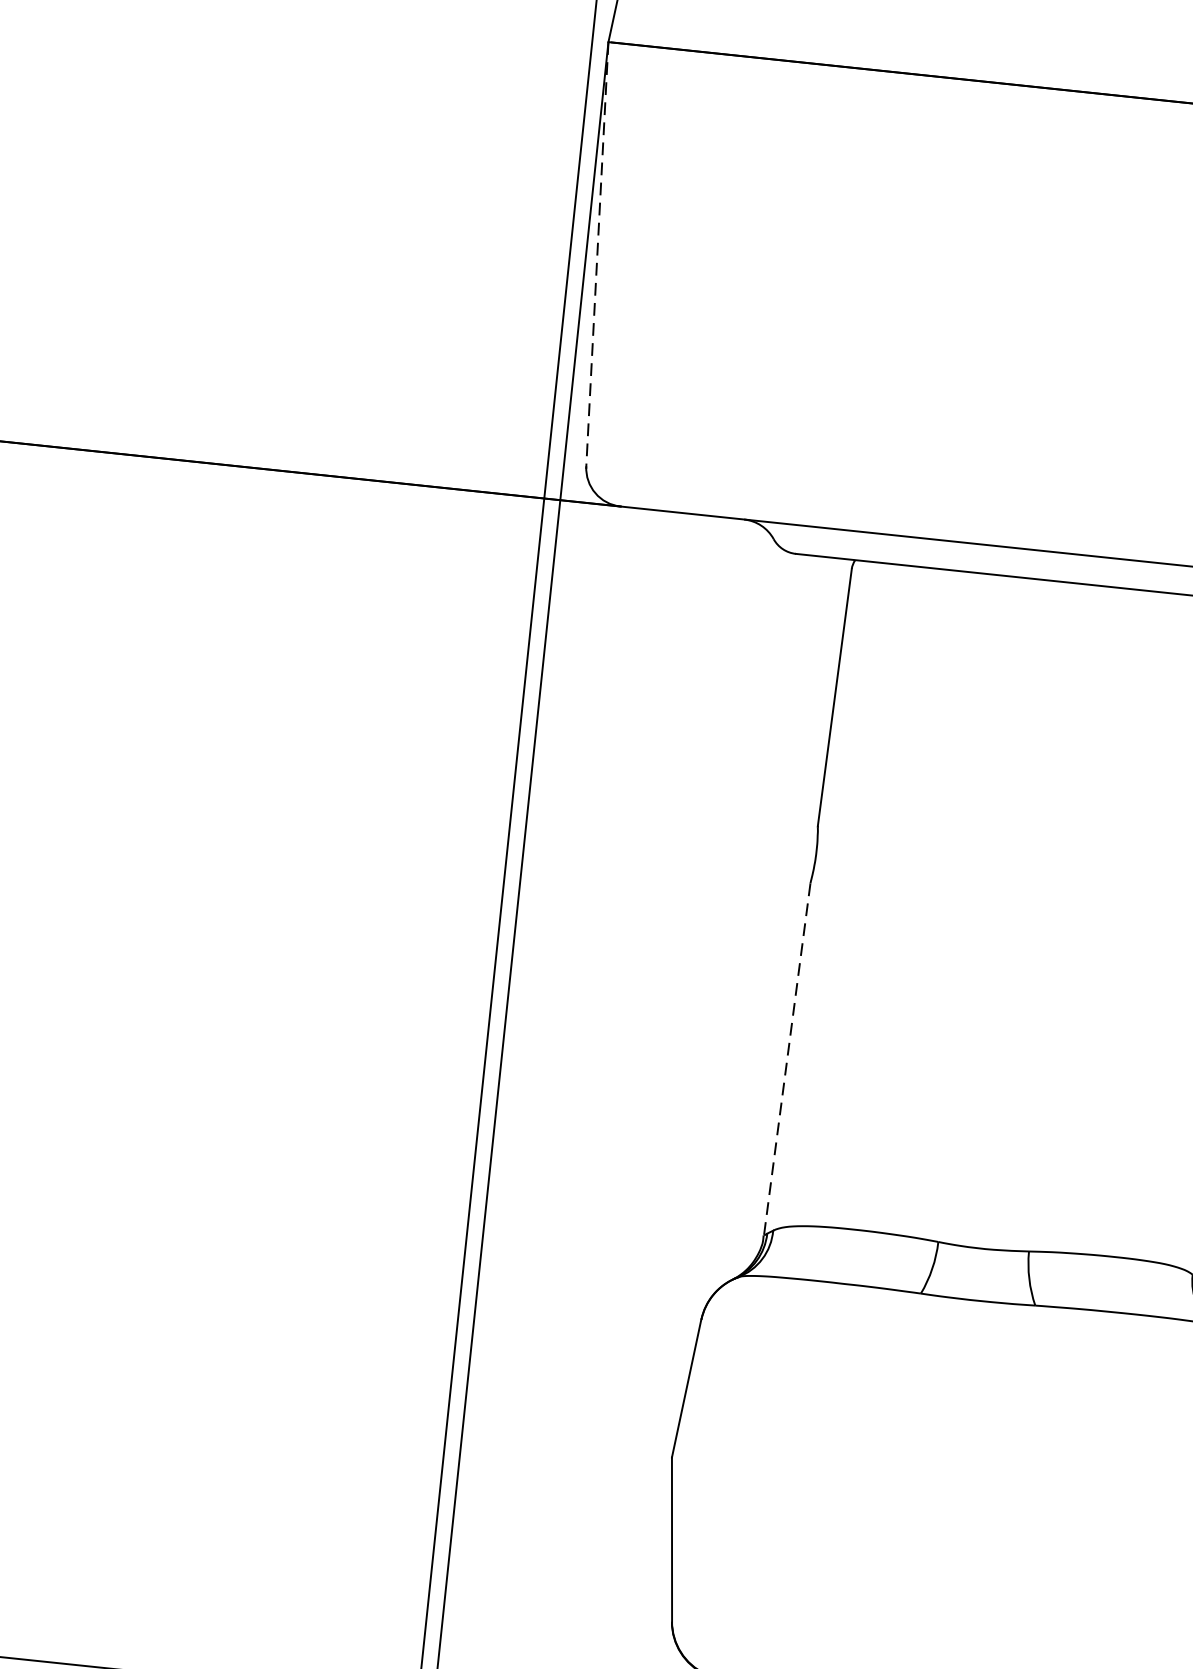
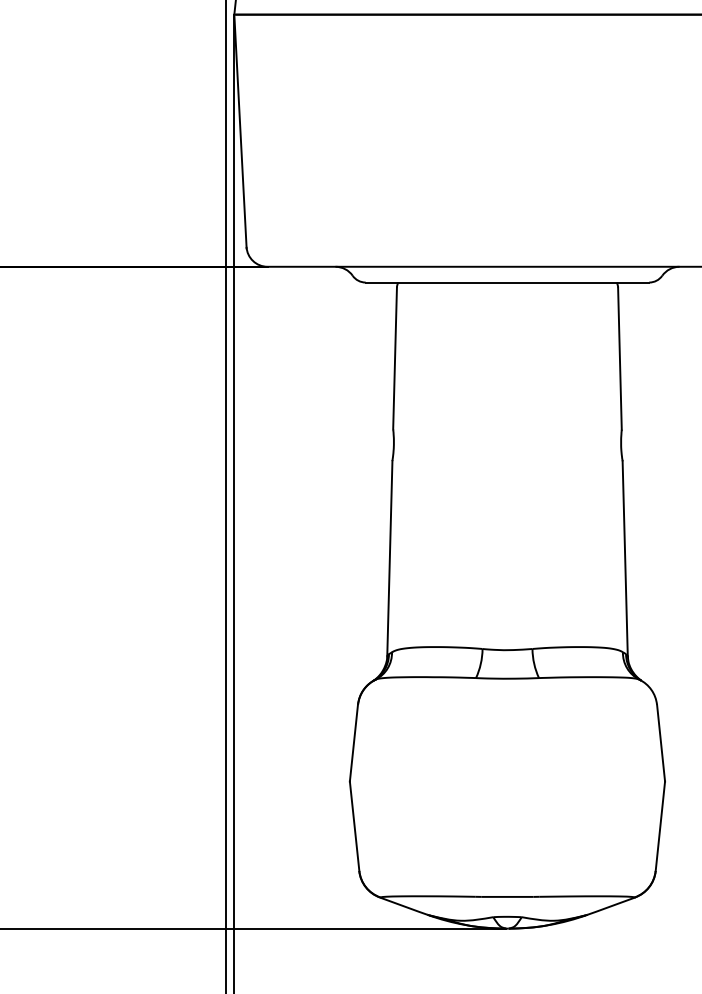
line: (597, 255) -> (240, 131), dashed -> solid
line: (786, 1059) -> (389, 558), dashed -> solid

